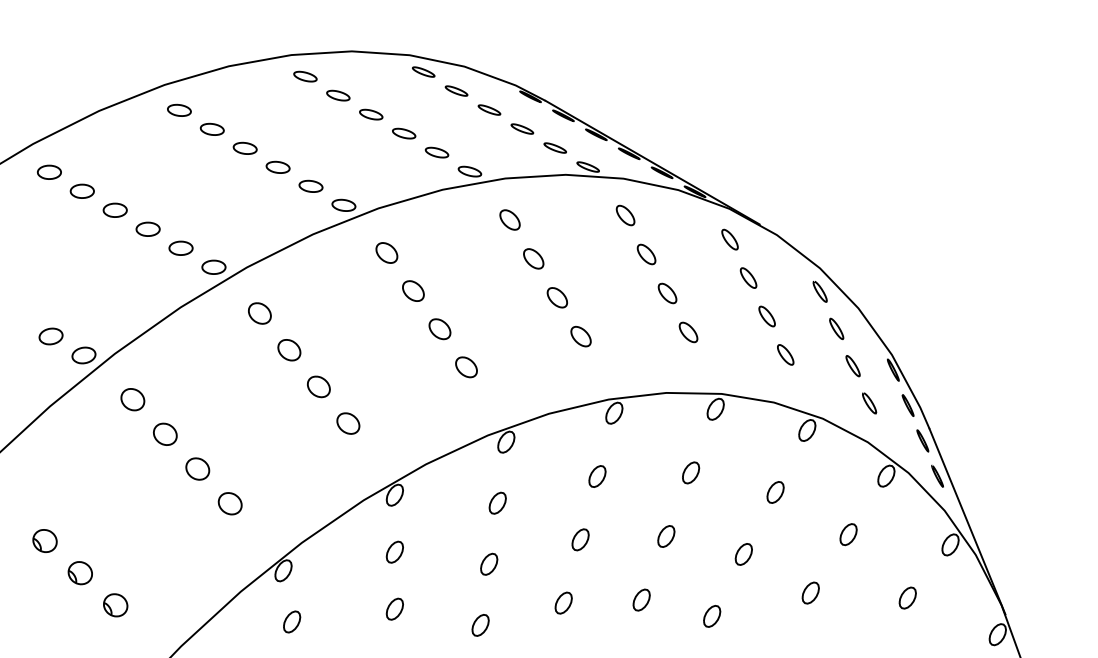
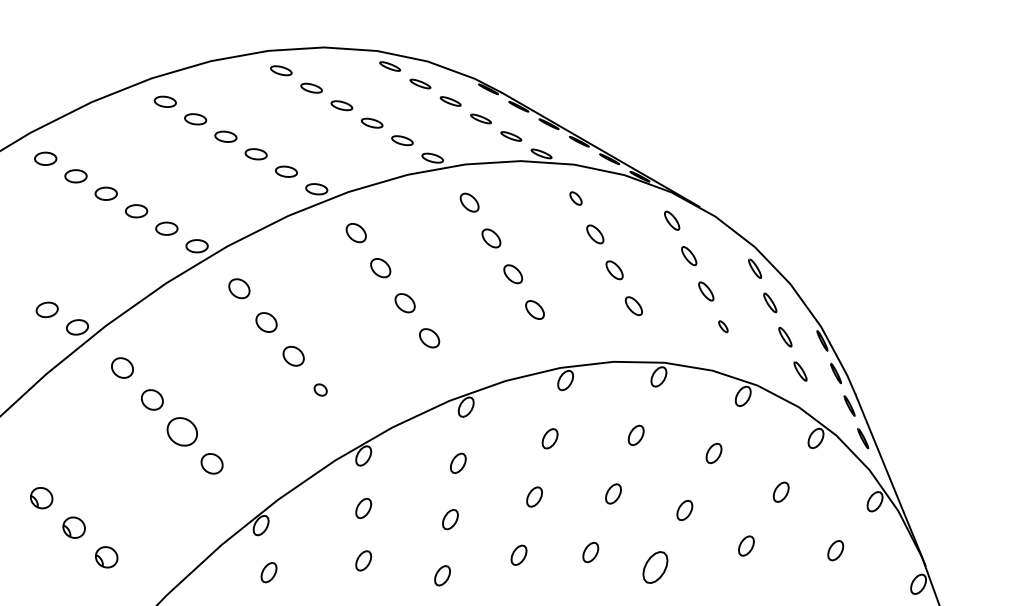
part: (625, 215) -> (575, 198), size x0.7
part: (785, 354) -> (723, 326), size x0.6
part: (347, 422) -> (320, 389), size x0.6
part: (196, 468) -> (181, 431), size x1.4
part: (711, 616) -> (655, 567), size x1.6

